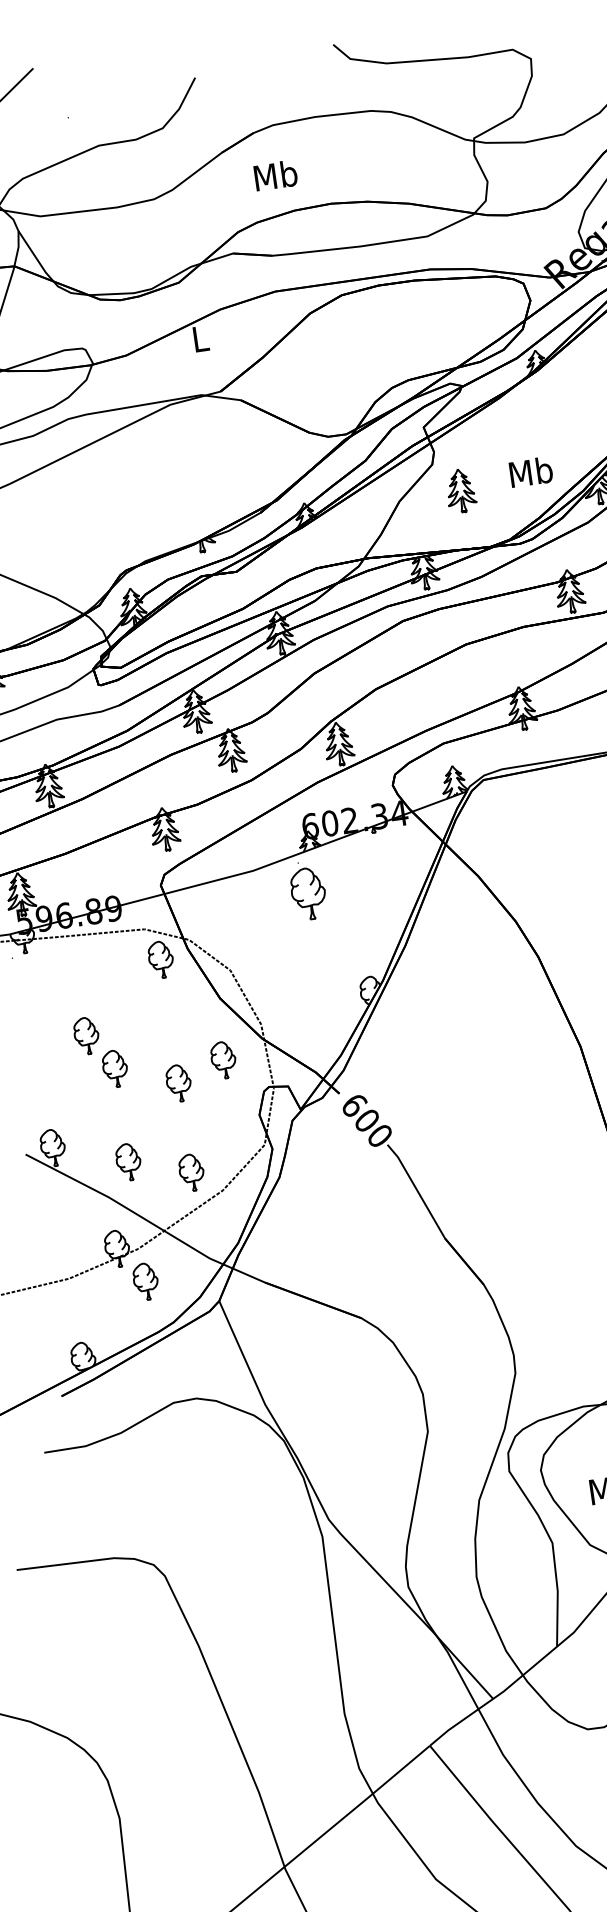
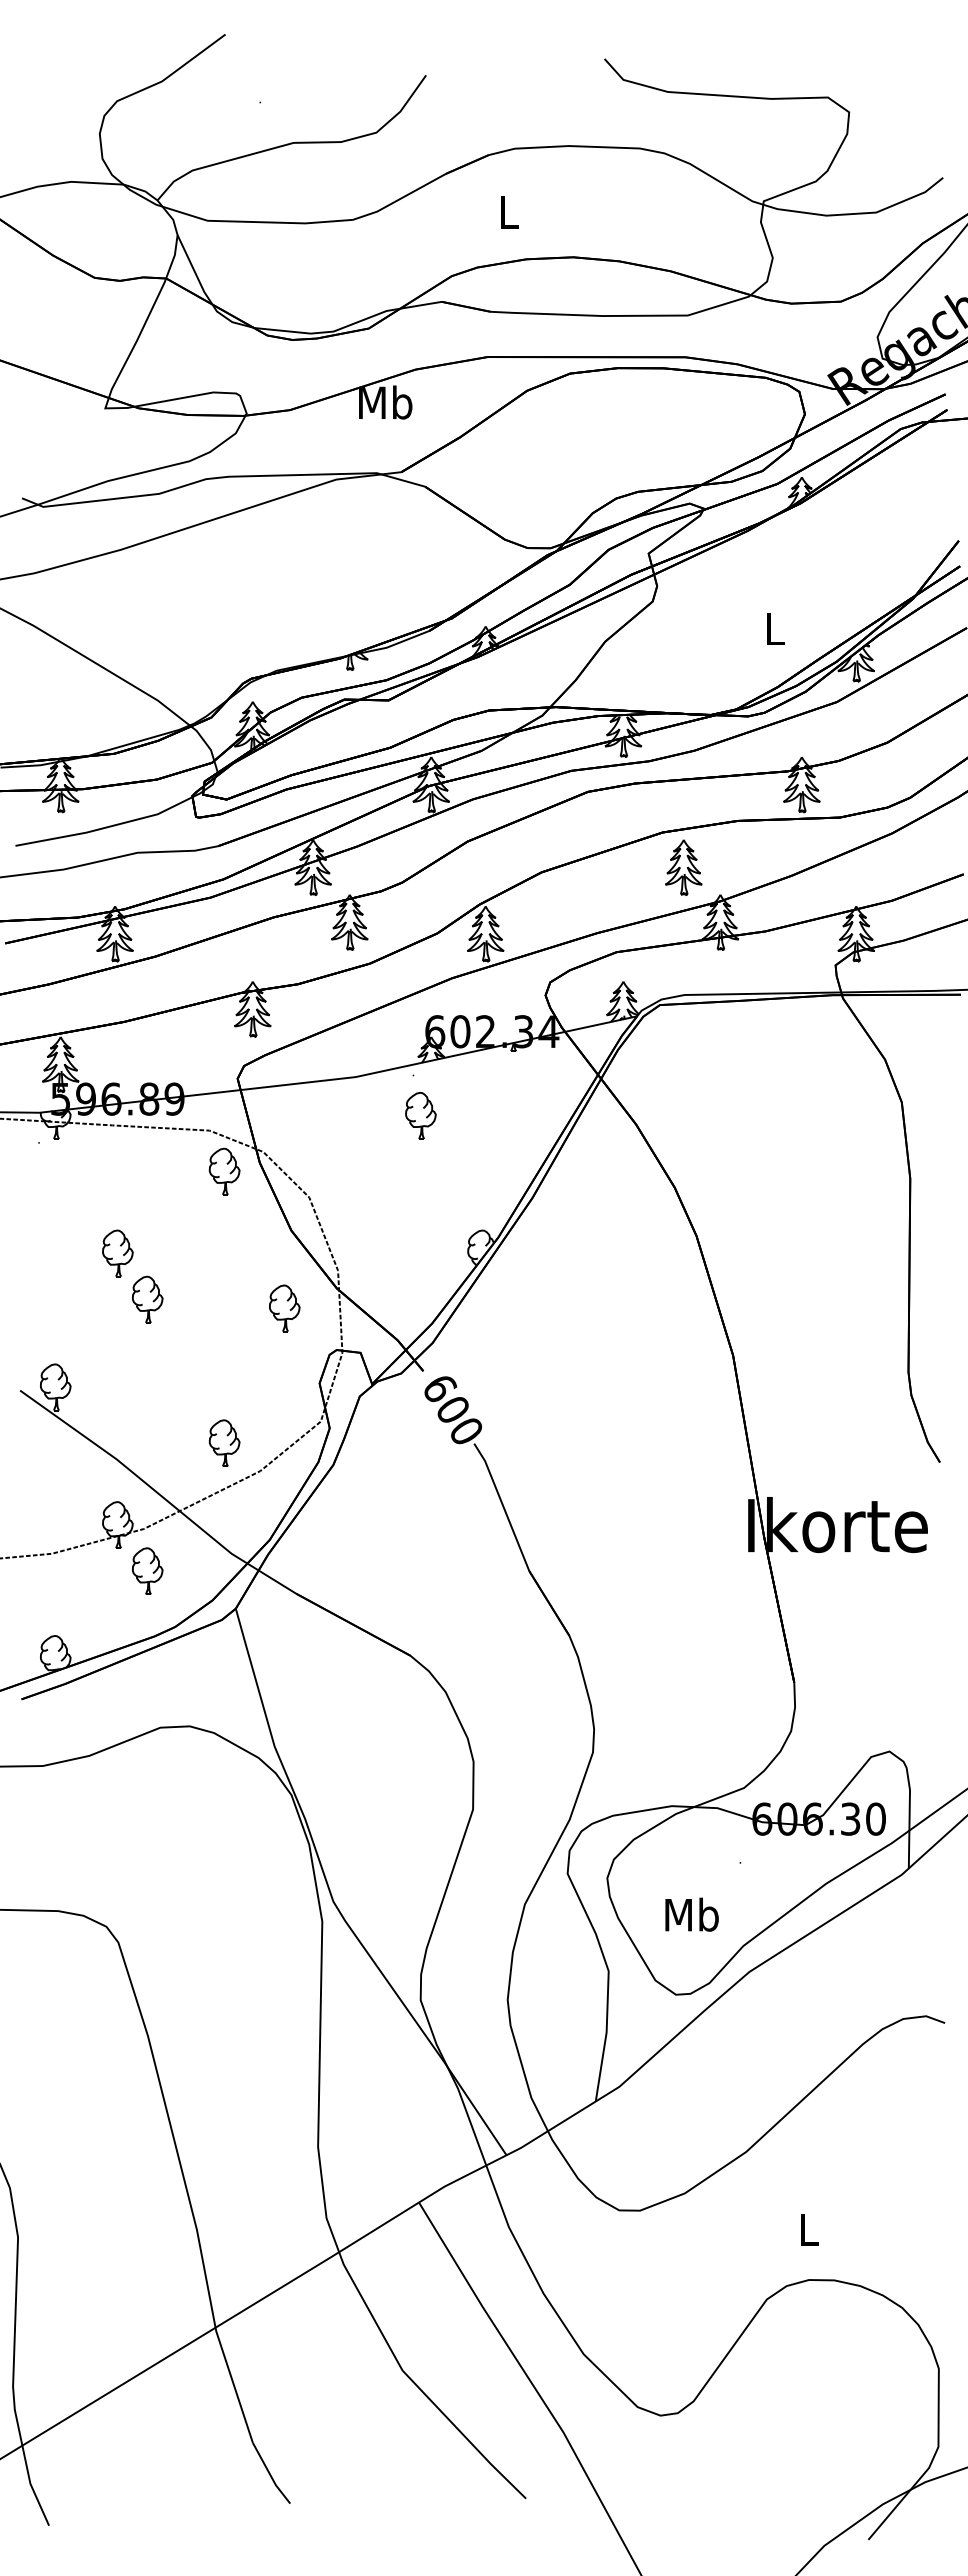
text: (276, 175) -> (509, 212), Mb -> L
text: (200, 338) -> (385, 402), L -> Mb
text: (530, 471) -> (774, 628), Mb -> L
part: (460, 490) -> (683, 867), moved
part: (308, 893) -> (420, 1115), size x0.71
part: (178, 1082) -> (224, 1328), removed
part: (128, 1161) -> (147, 1418), removed

